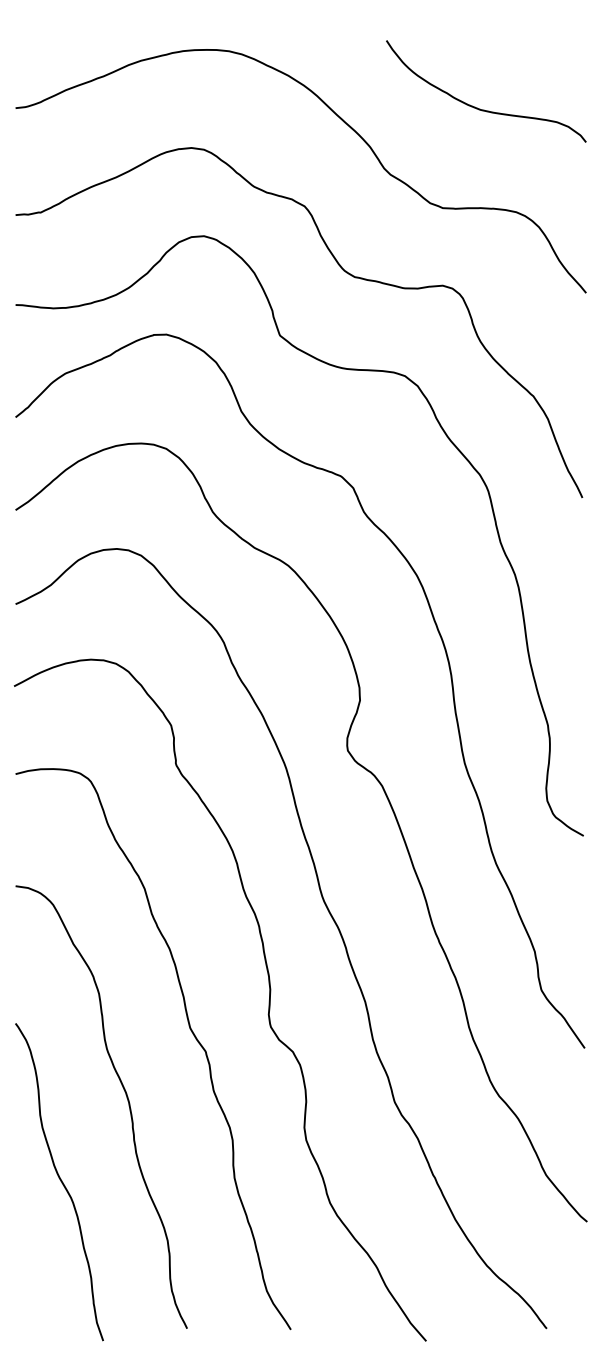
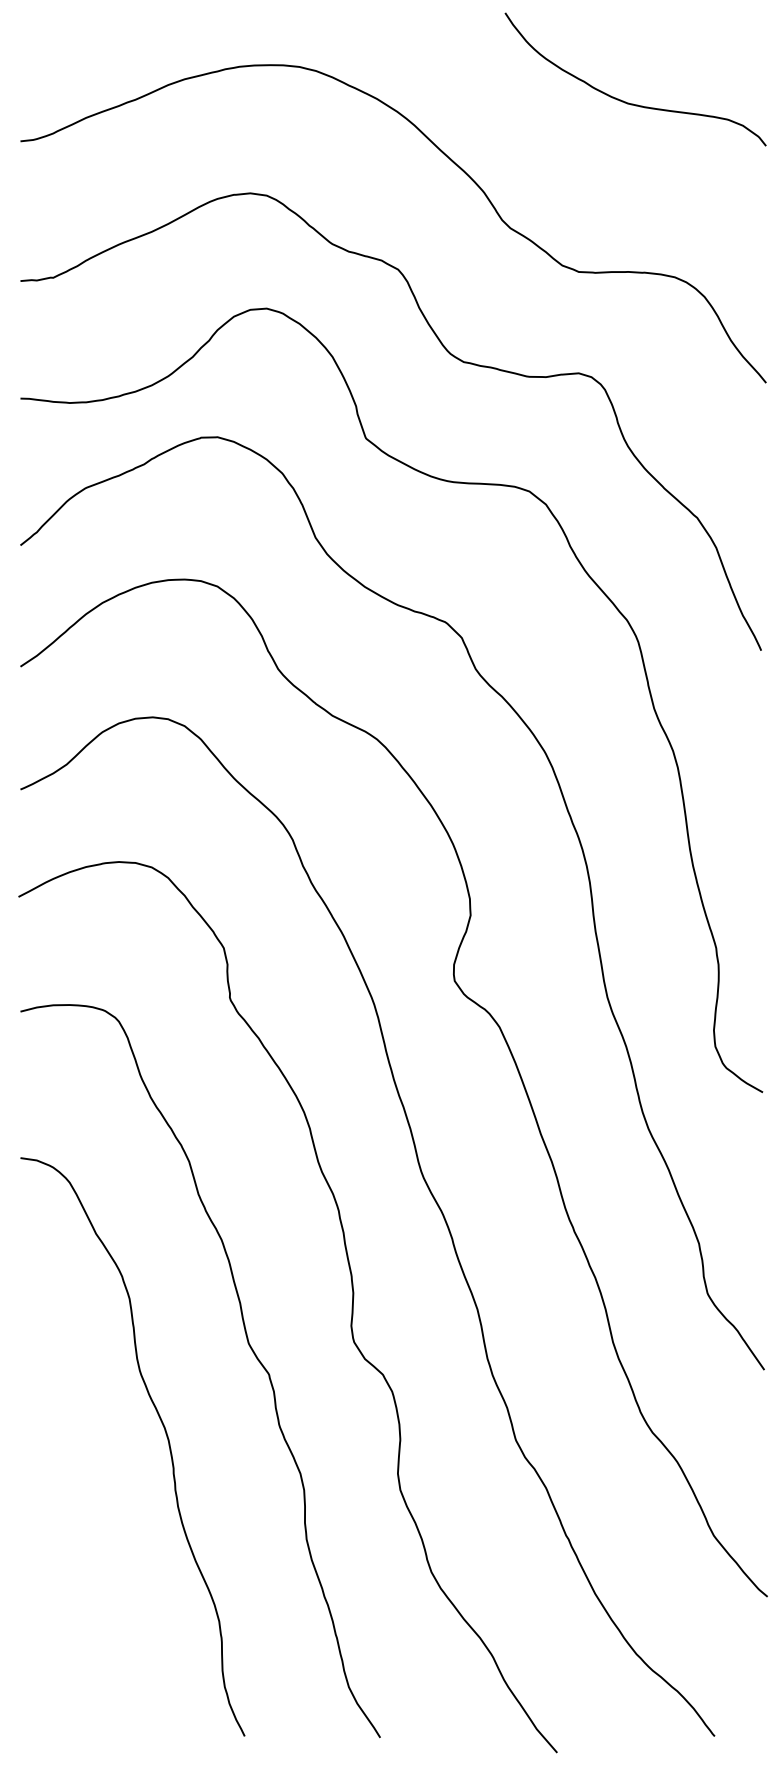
curve: (480, 109) -> (628, 102), moved
curve: (59, 1180) -> (78, 1542), removed

